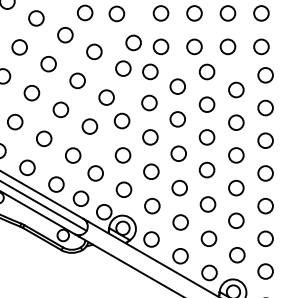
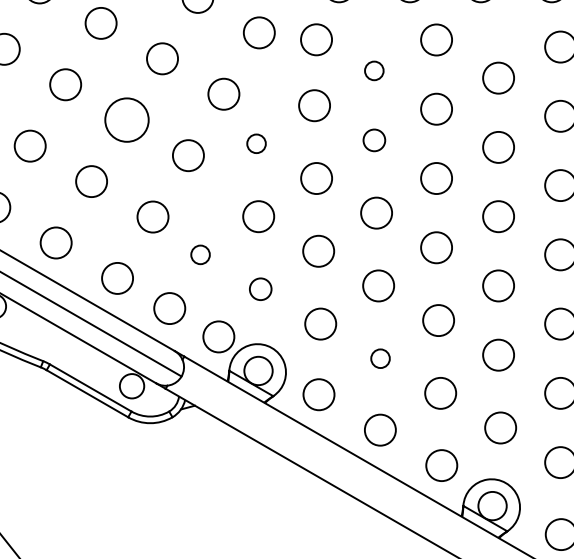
circle: (177, 86) -> (373, 70), size x0.6
circle: (60, 109) -> (126, 119), size x1.4
circle: (177, 119) -> (373, 140), size x0.7
circle: (121, 120) -> (255, 142), size x0.6
circle: (95, 173) -> (200, 254), size x0.6
circle: (123, 189) -> (259, 288), size x0.7
circle: (180, 222) -> (380, 358), size x0.6

